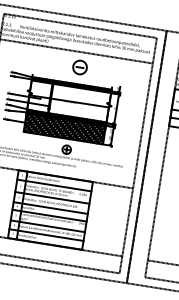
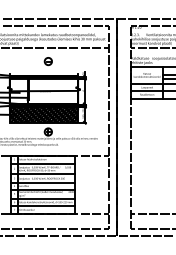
part: (78, 67) -> (47, 61), size x0.62

